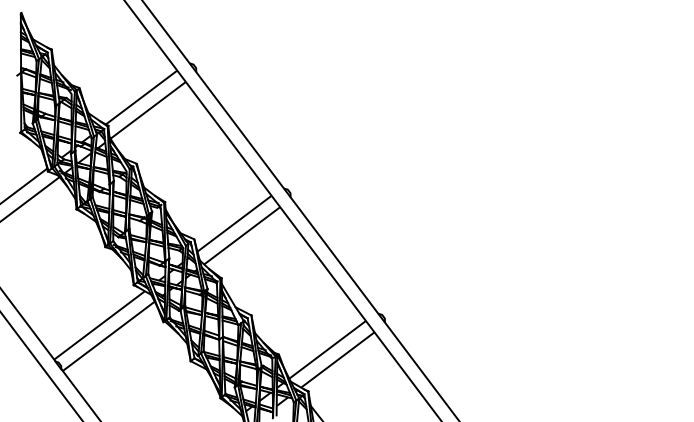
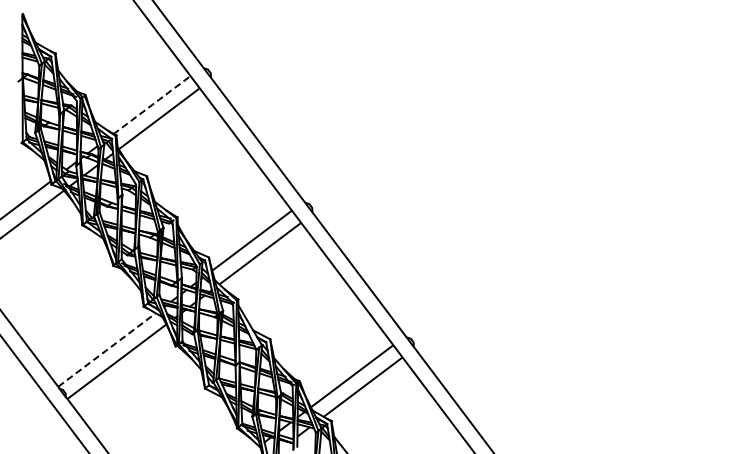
line: (141, 97) -> (152, 104), solid -> dashed
line: (100, 324) -> (107, 349), solid -> dashed

